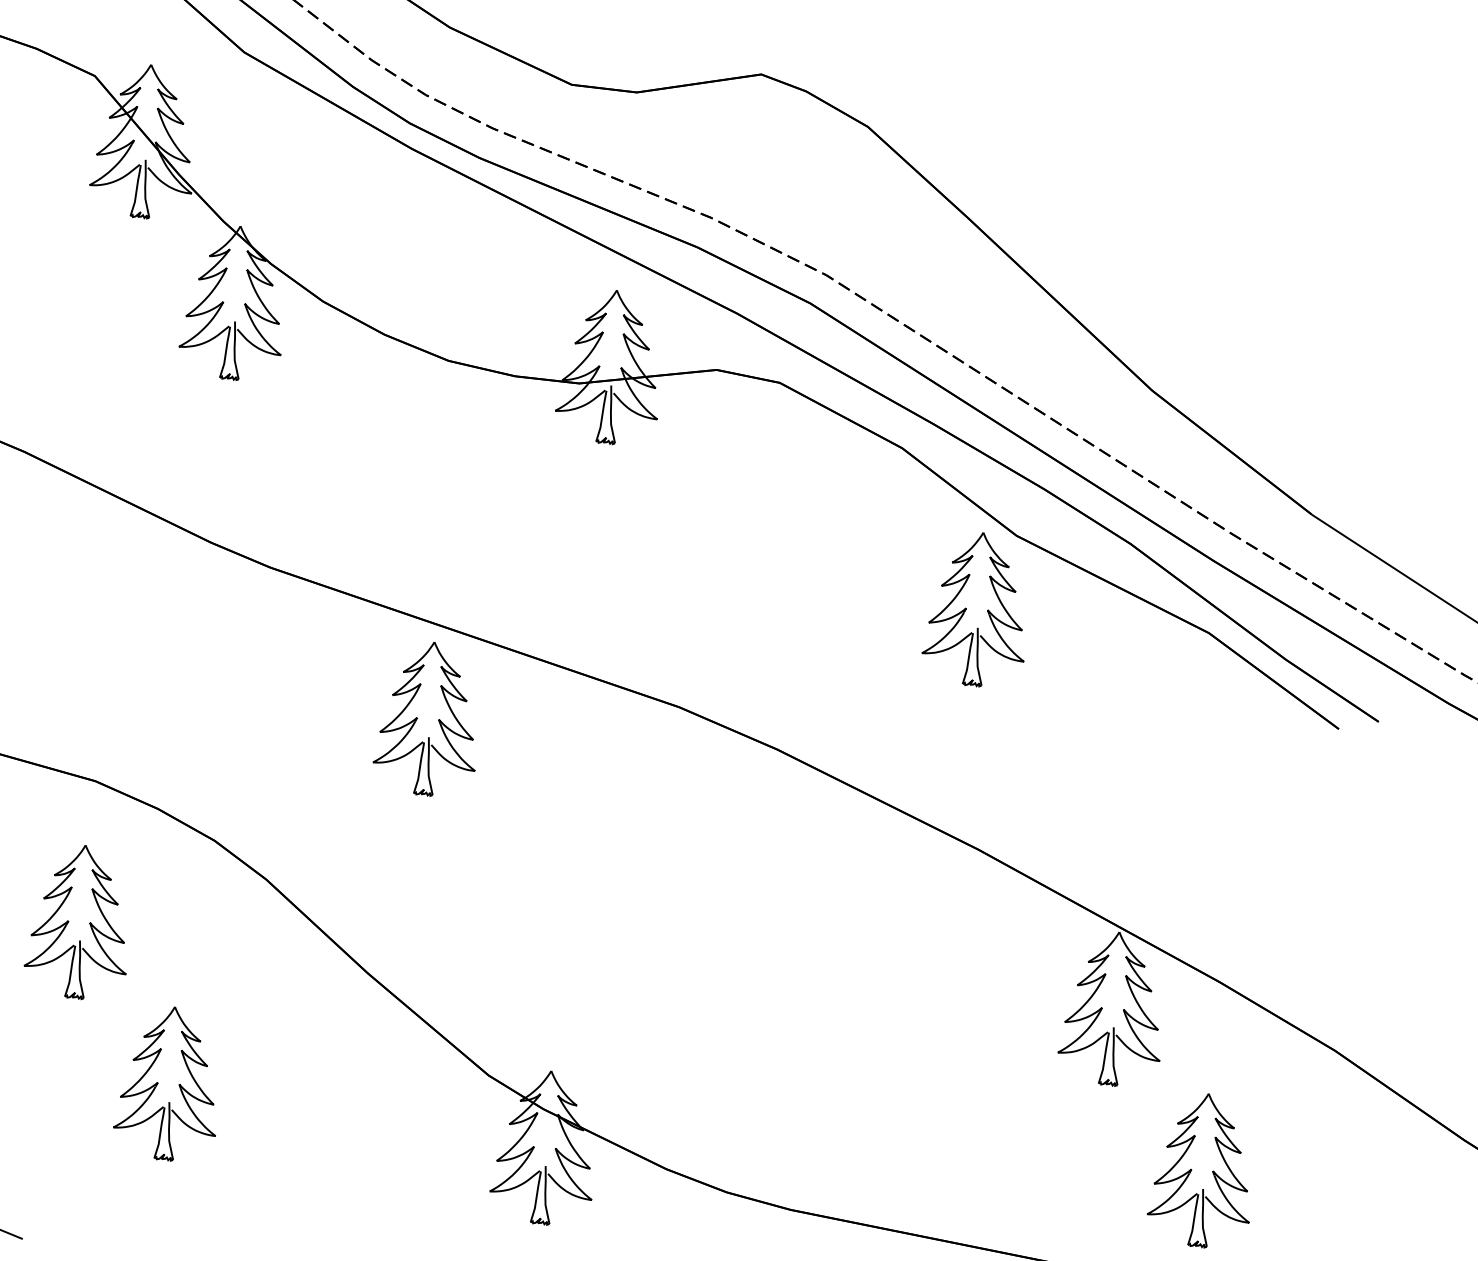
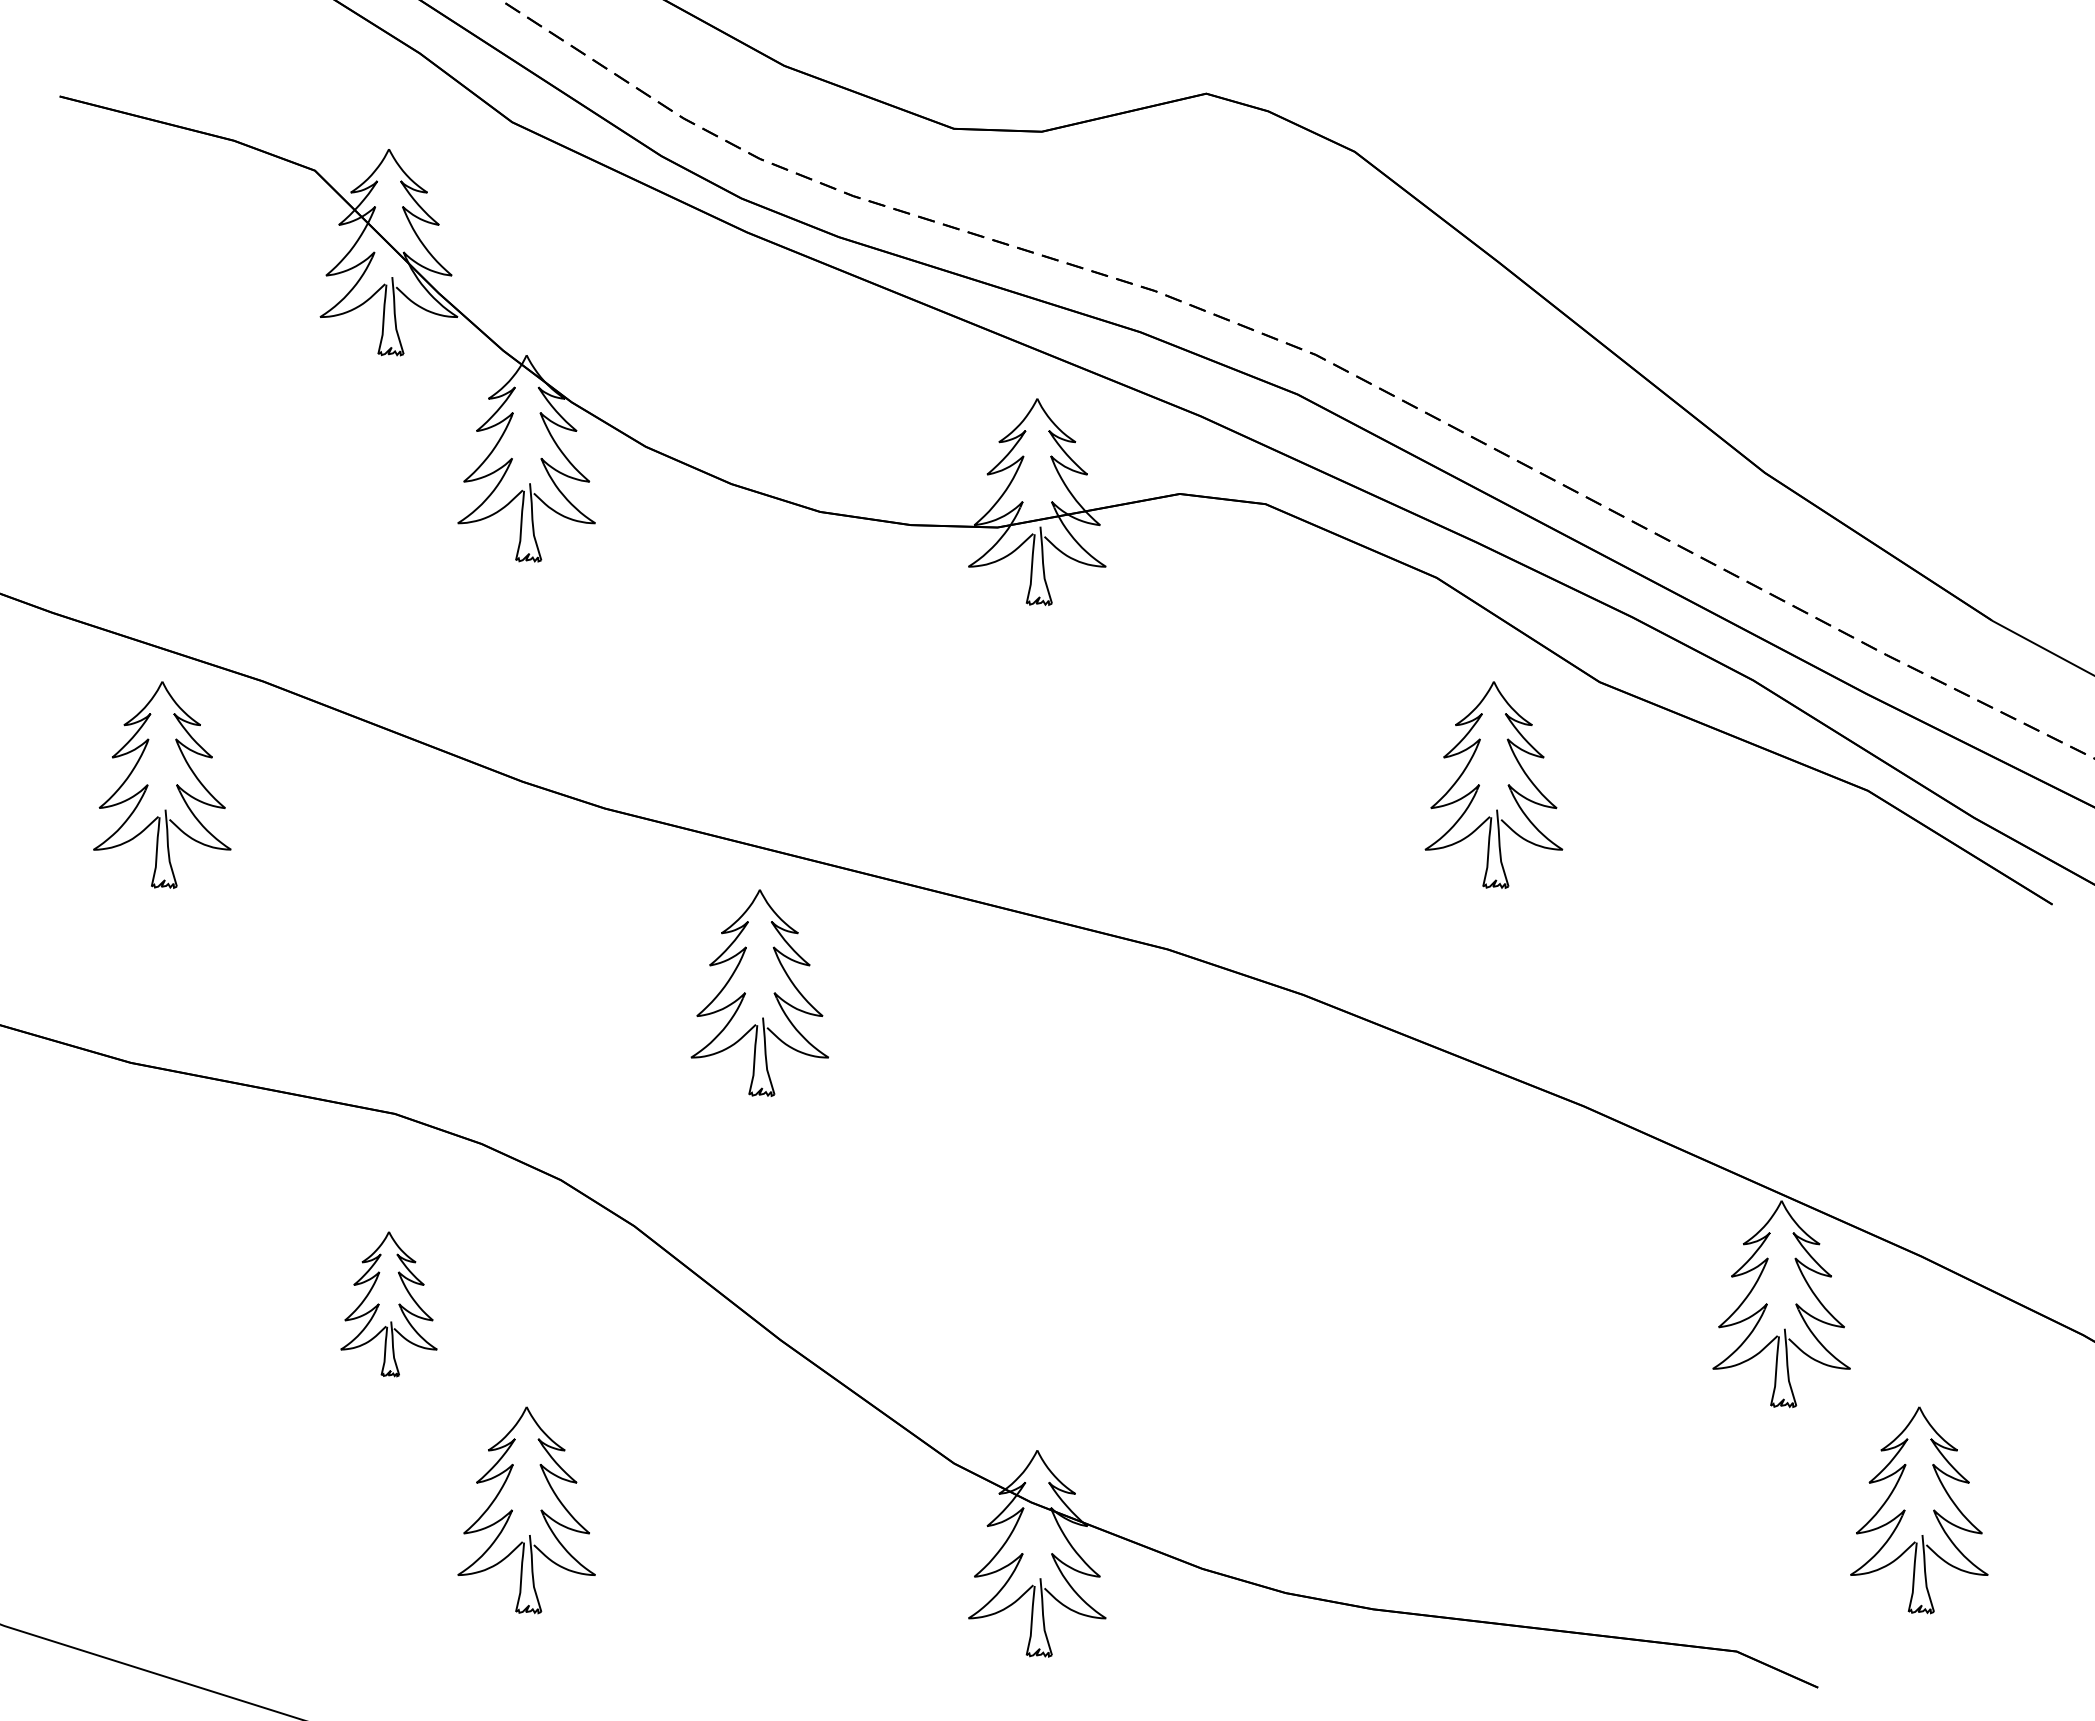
part: (966, 608) -> (1479, 784), moved
part: (417, 717) -> (745, 992), moved
part: (78, 922) -> (388, 1304), size x0.7

